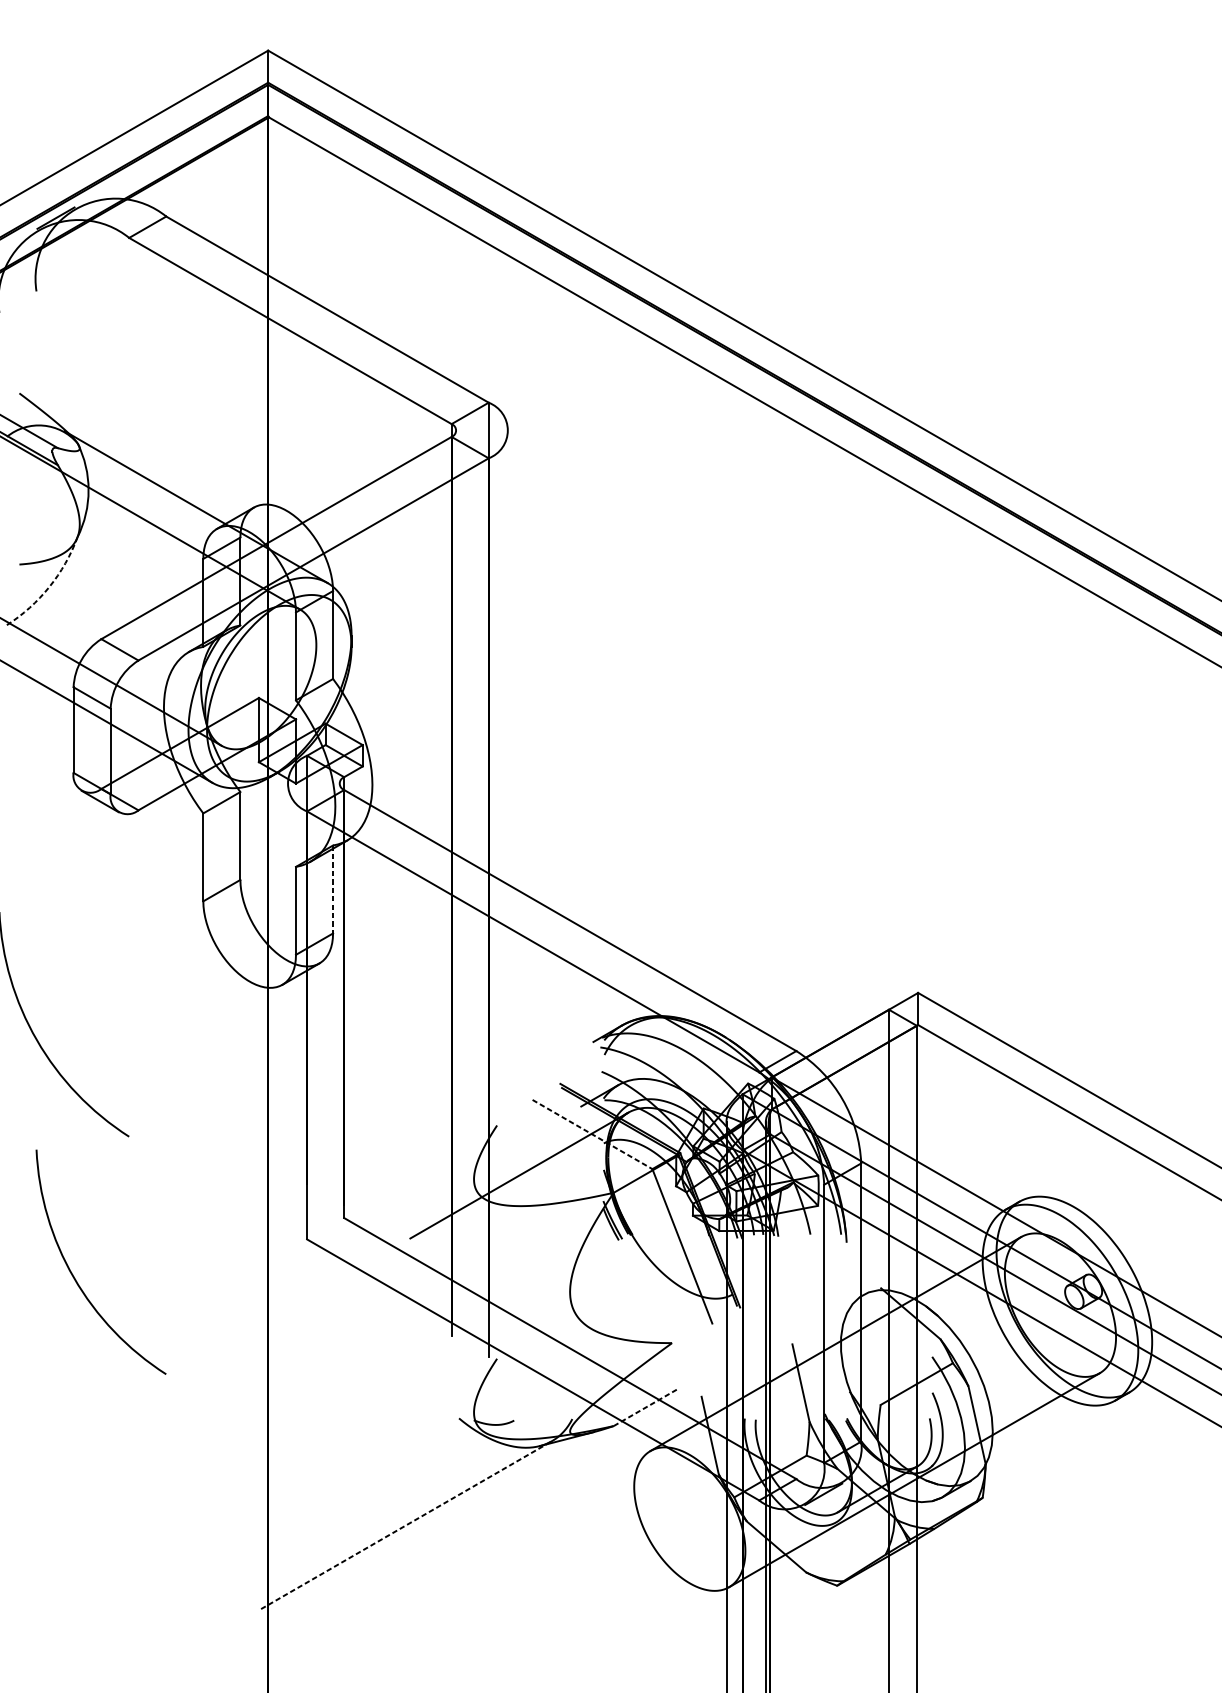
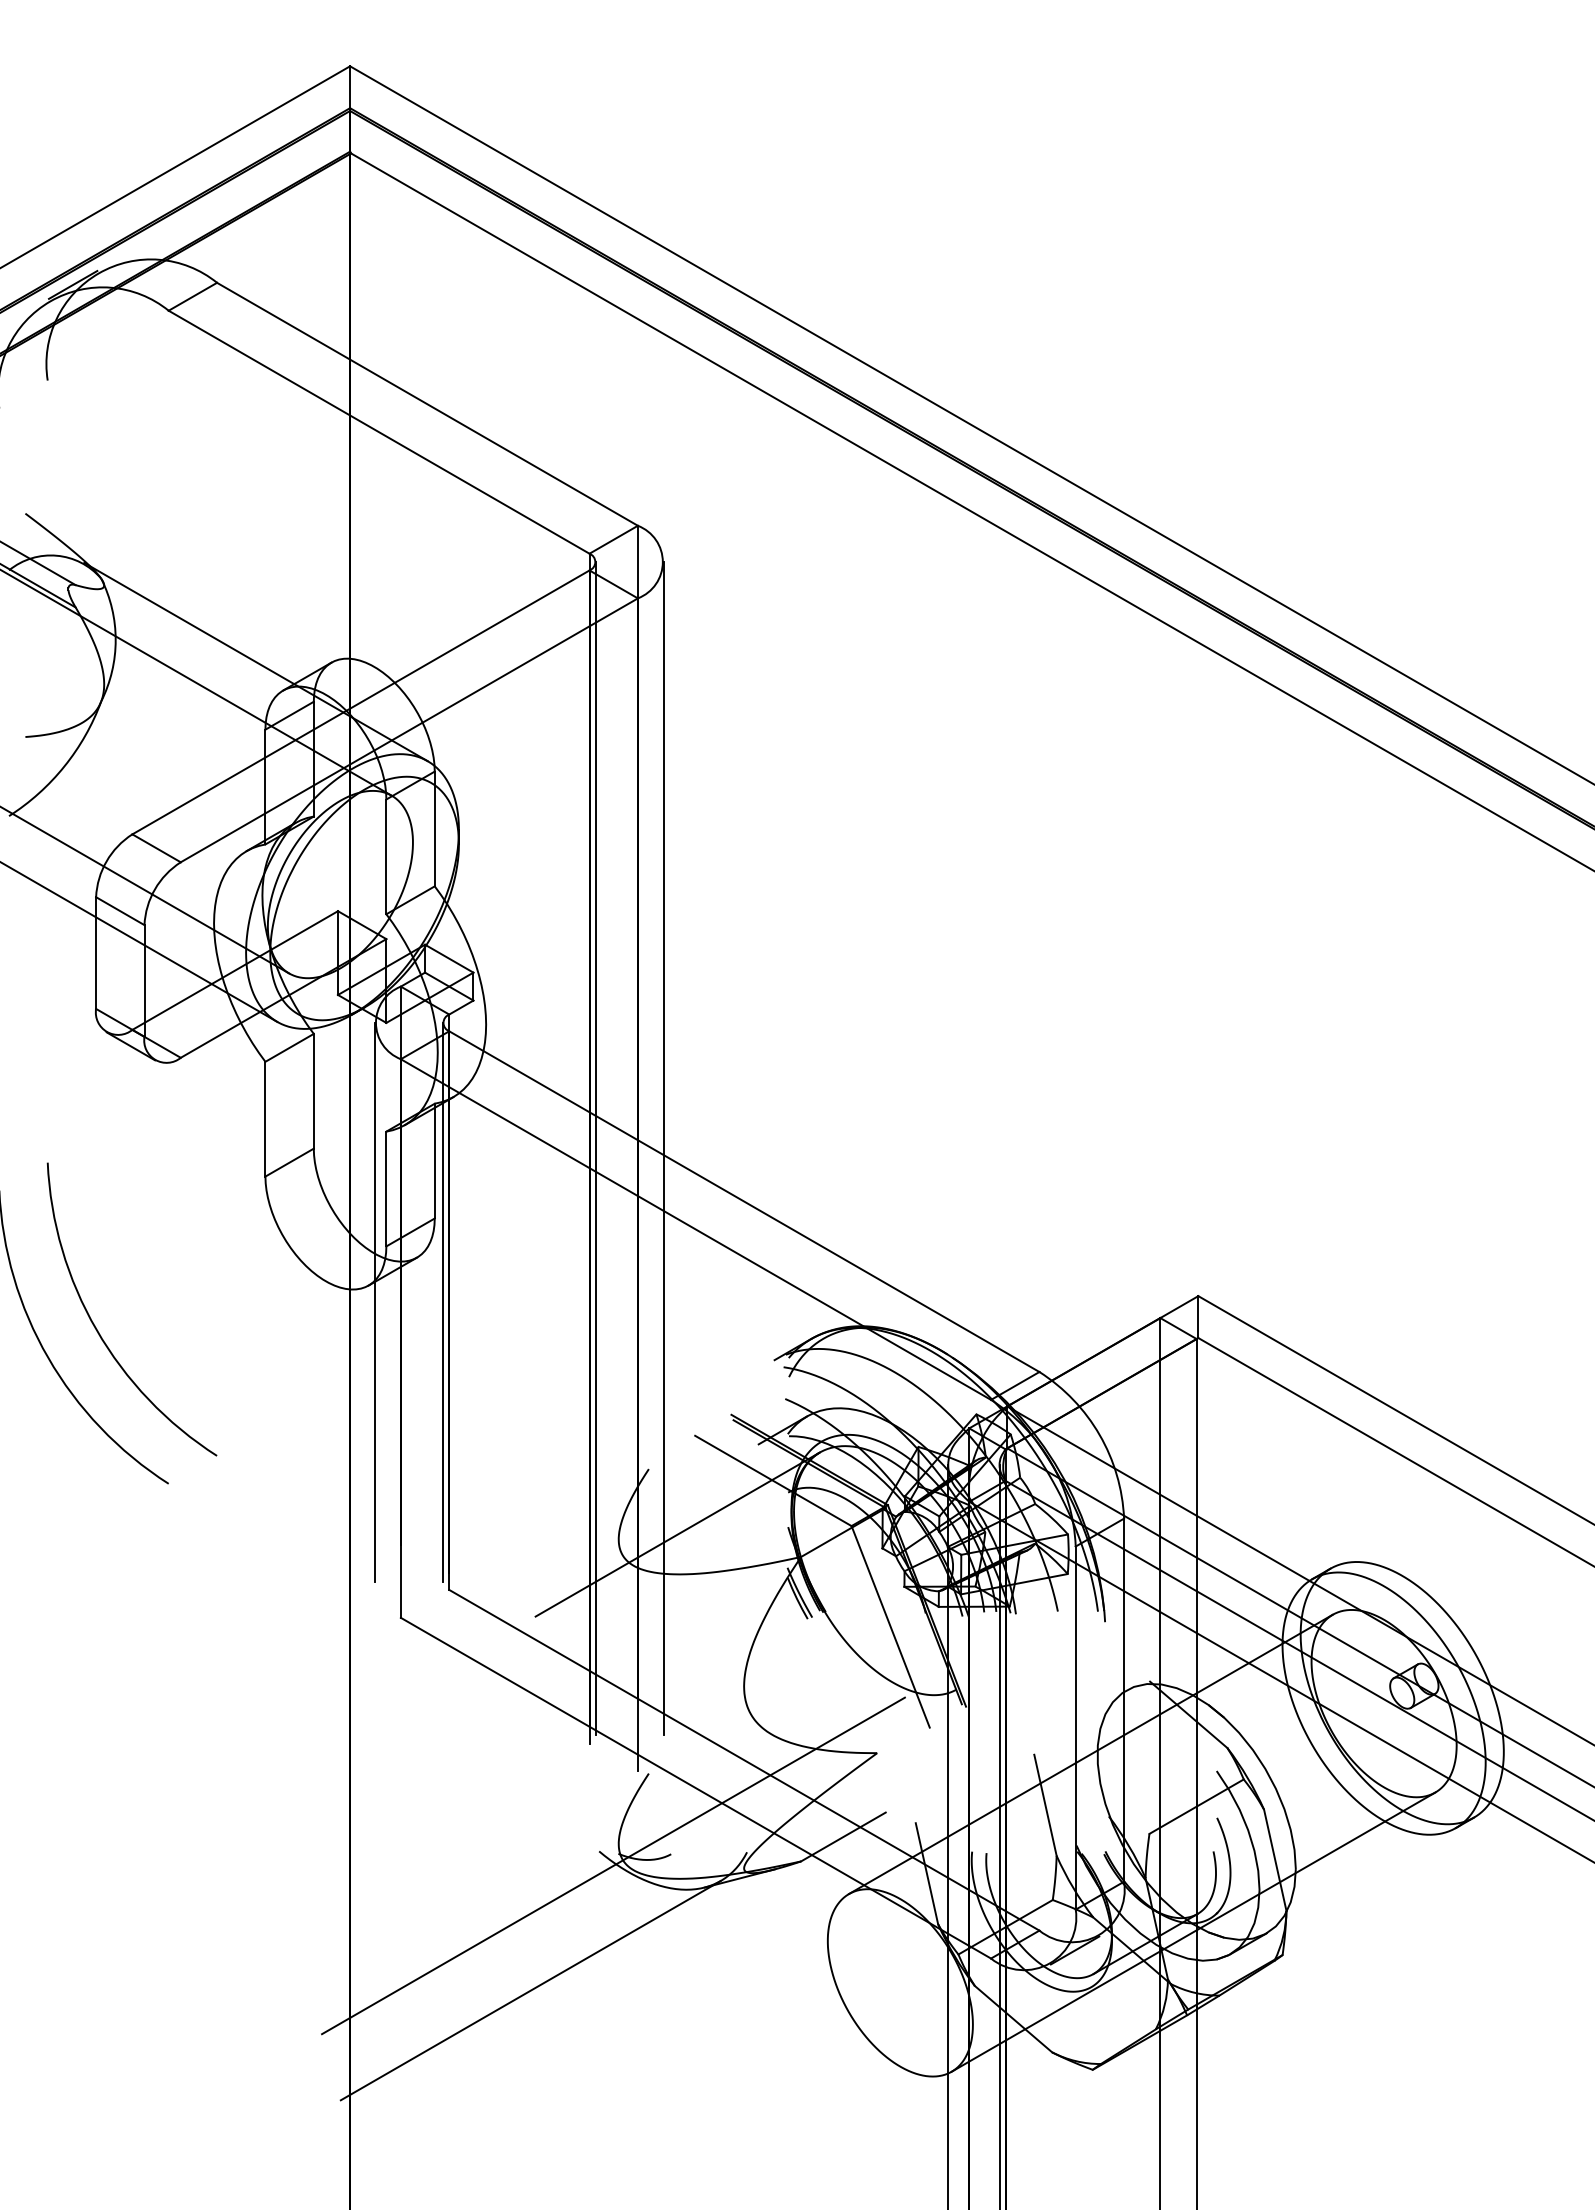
arc: (49, 587) -> (64, 766), dashed -> solid
line: (456, 879) -> (595, 1148), added
line: (508, 879) -> (663, 1148), added
line: (332, 889) -> (434, 1161), dashed -> solid
line: (286, 997) -> (374, 1301), added
line: (339, 997) -> (443, 1301), added
line: (592, 1134) -> (773, 1481), dashed -> solid
arc: (75, 1278) -> (98, 1330), moved
line: (646, 1407) -> (843, 1837), dashed -> solid
line: (470, 1429) -> (613, 1865), added
line: (407, 1524) -> (531, 1990), dashed -> solid

